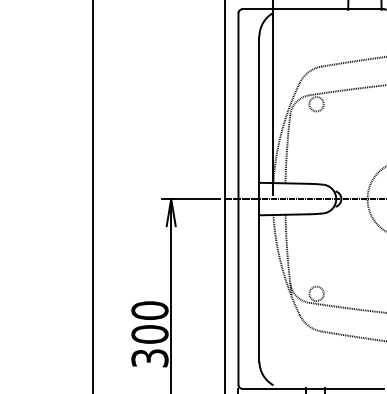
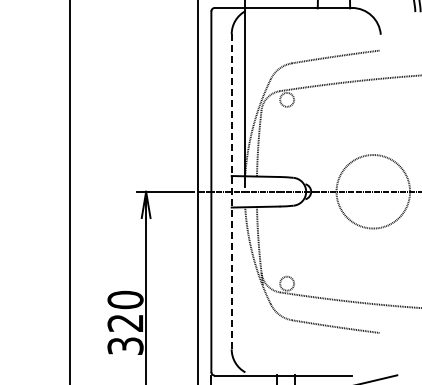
line: (259, 198) -> (231, 191), solid -> dashed
text: (149, 334) -> (125, 323), 300 -> 320

